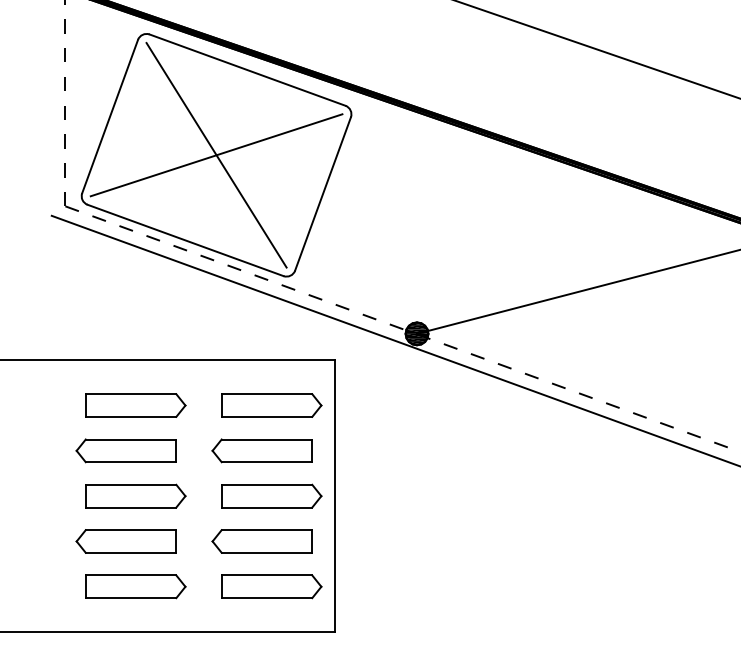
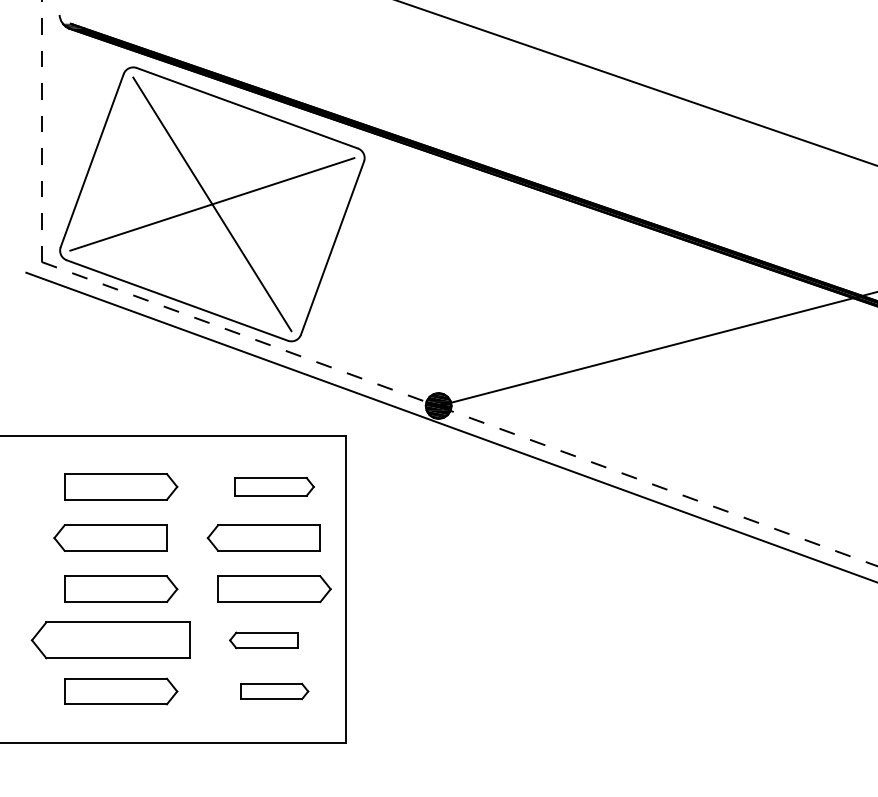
part: (271, 405) -> (274, 486), size x0.7
part: (126, 541) -> (110, 640), size x1.4
part: (261, 541) -> (263, 640), size x0.6
part: (271, 586) -> (274, 691), size x0.6

